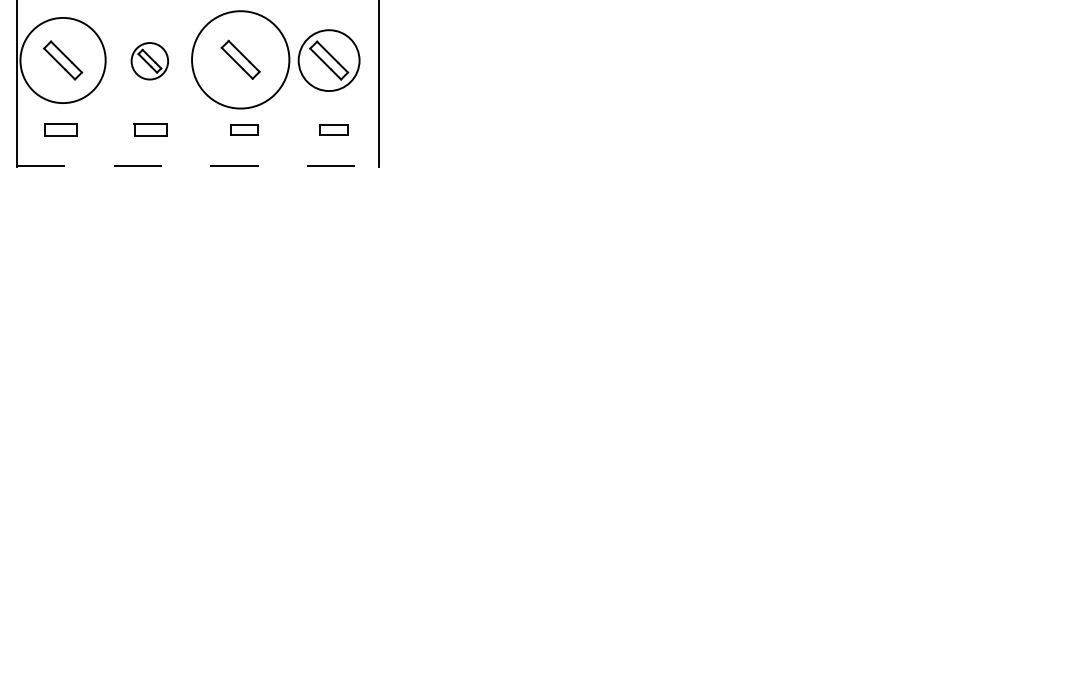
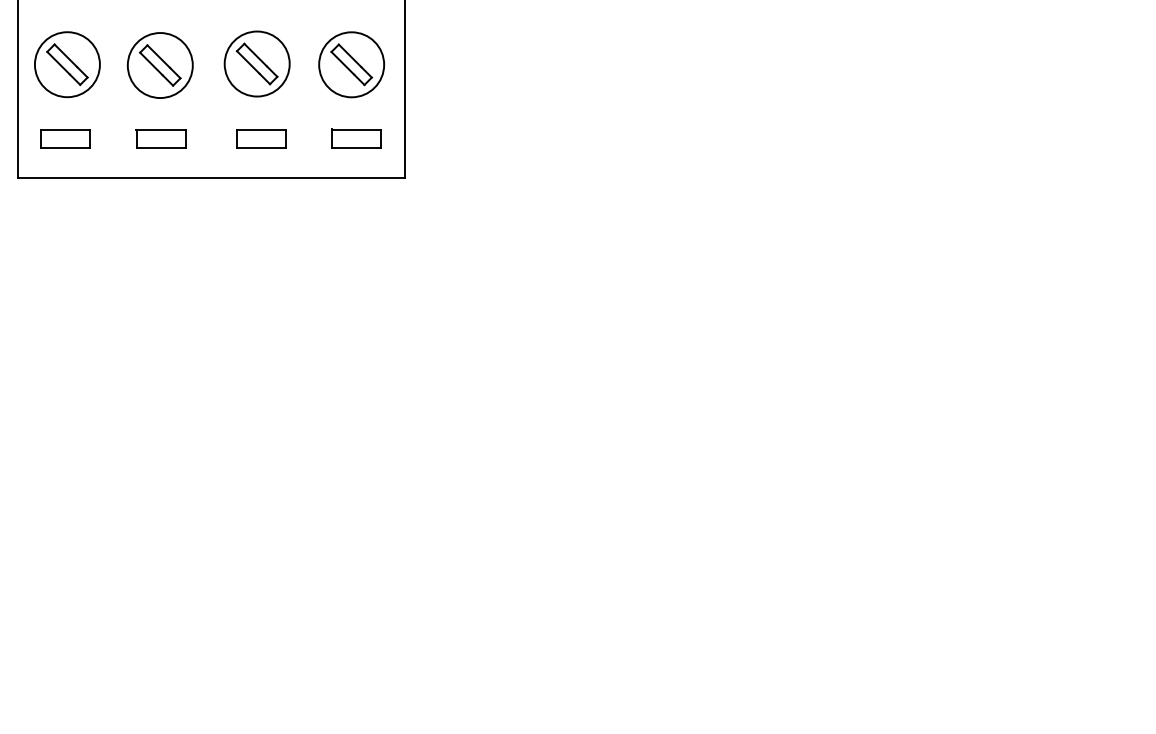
circle: (240, 59) -> (256, 63), size x0.62
circle: (62, 60) -> (66, 64), size x0.71
part: (149, 61) -> (159, 65), size x1.67
part: (61, 129) -> (65, 138), size x1.43
part: (150, 129) -> (160, 138), size x1.43
part: (244, 129) -> (261, 138), size x1.67
part: (333, 129) -> (356, 138), size x1.67
line: (198, 166) -> (212, 177), dashed -> solid

